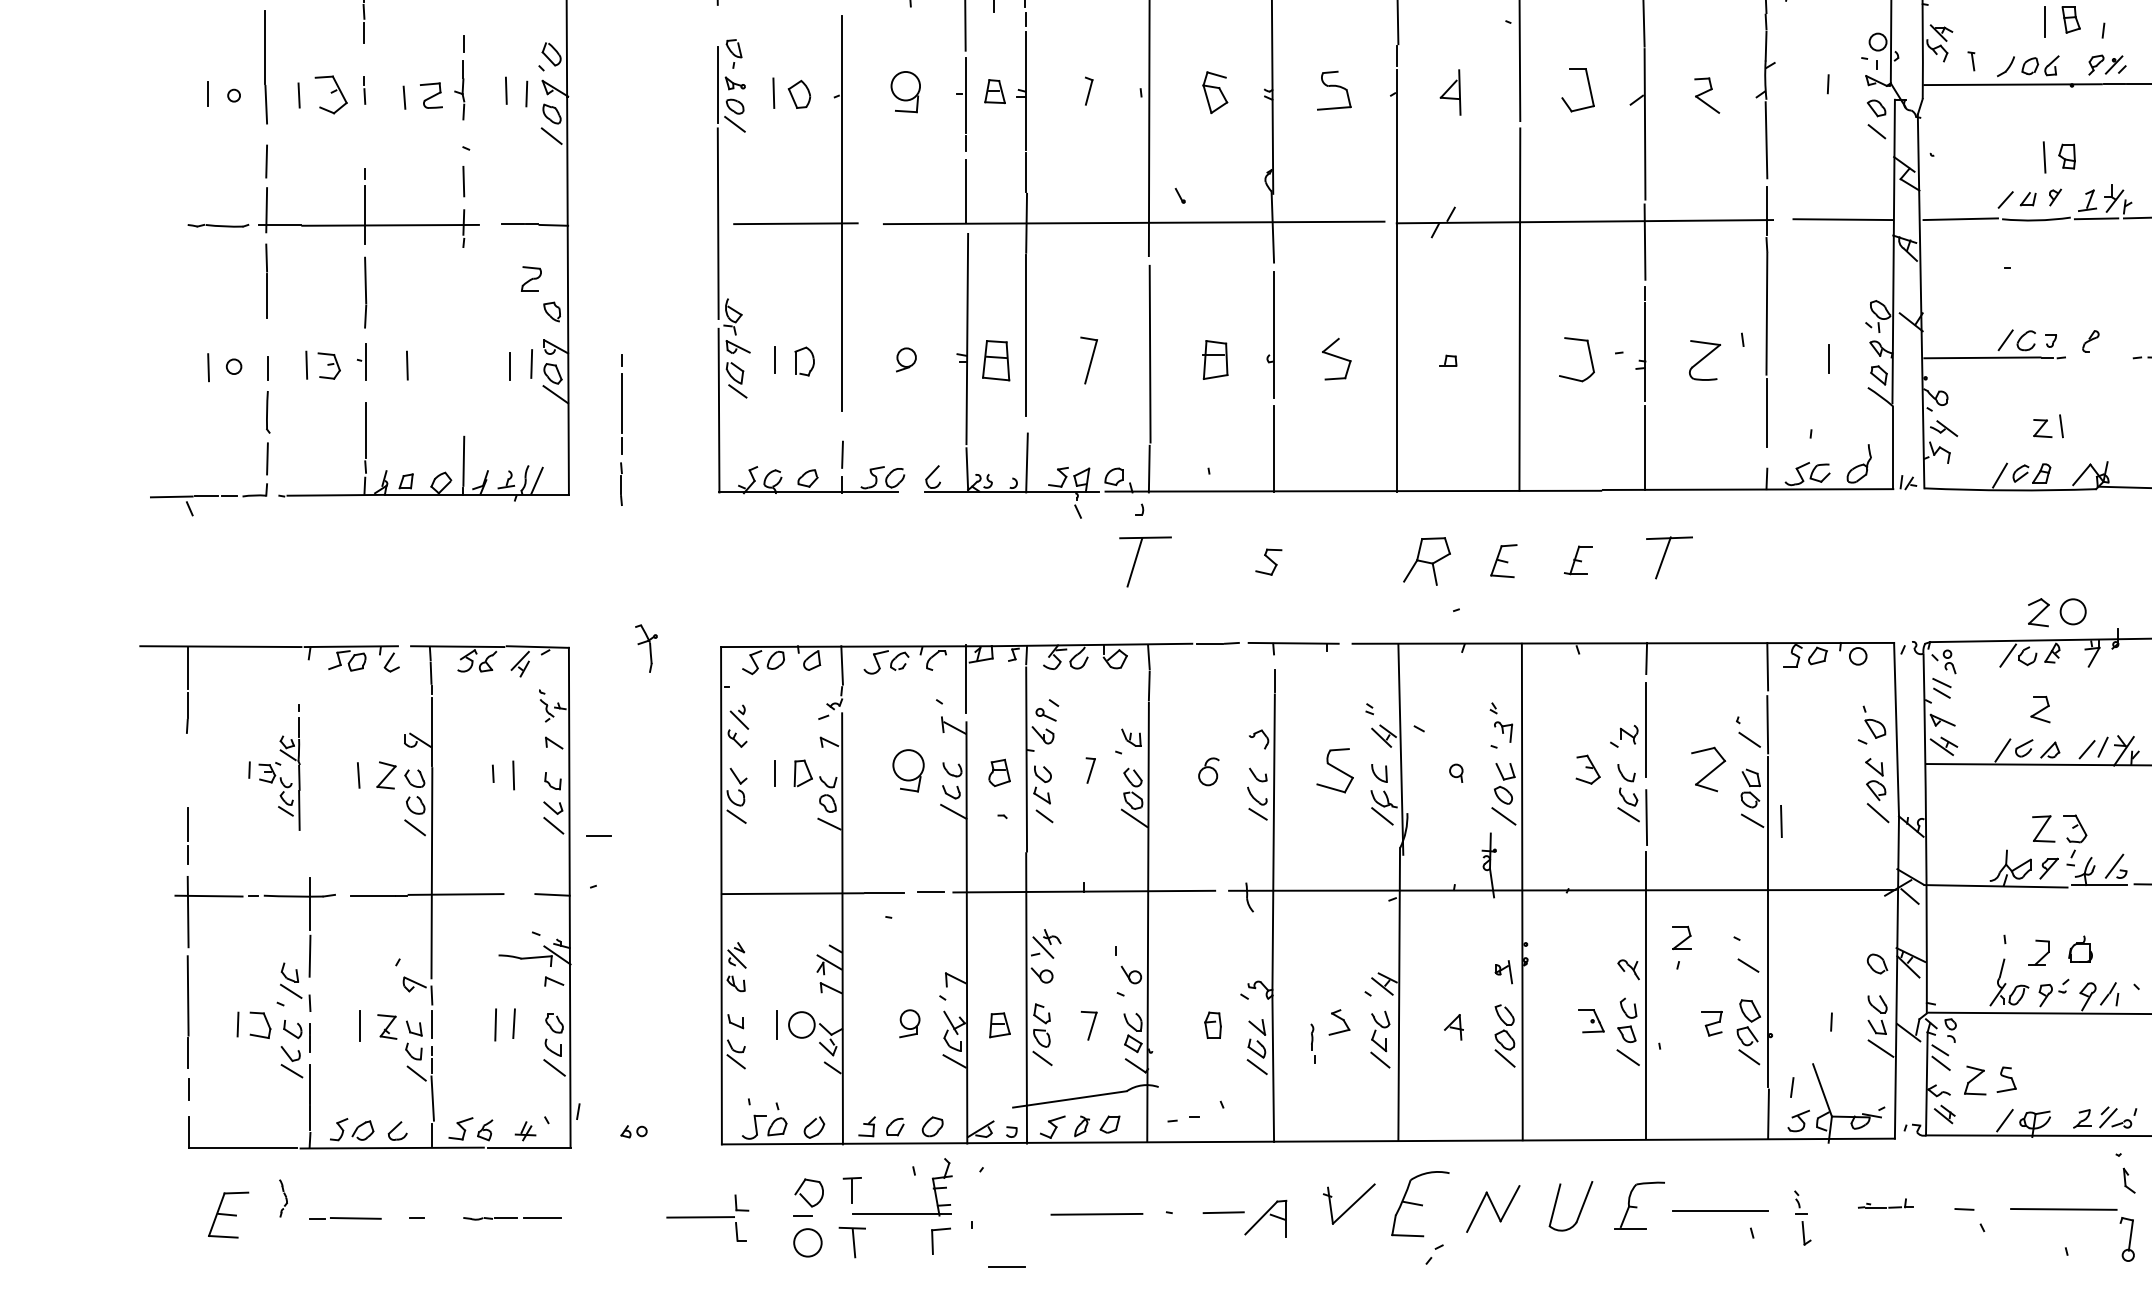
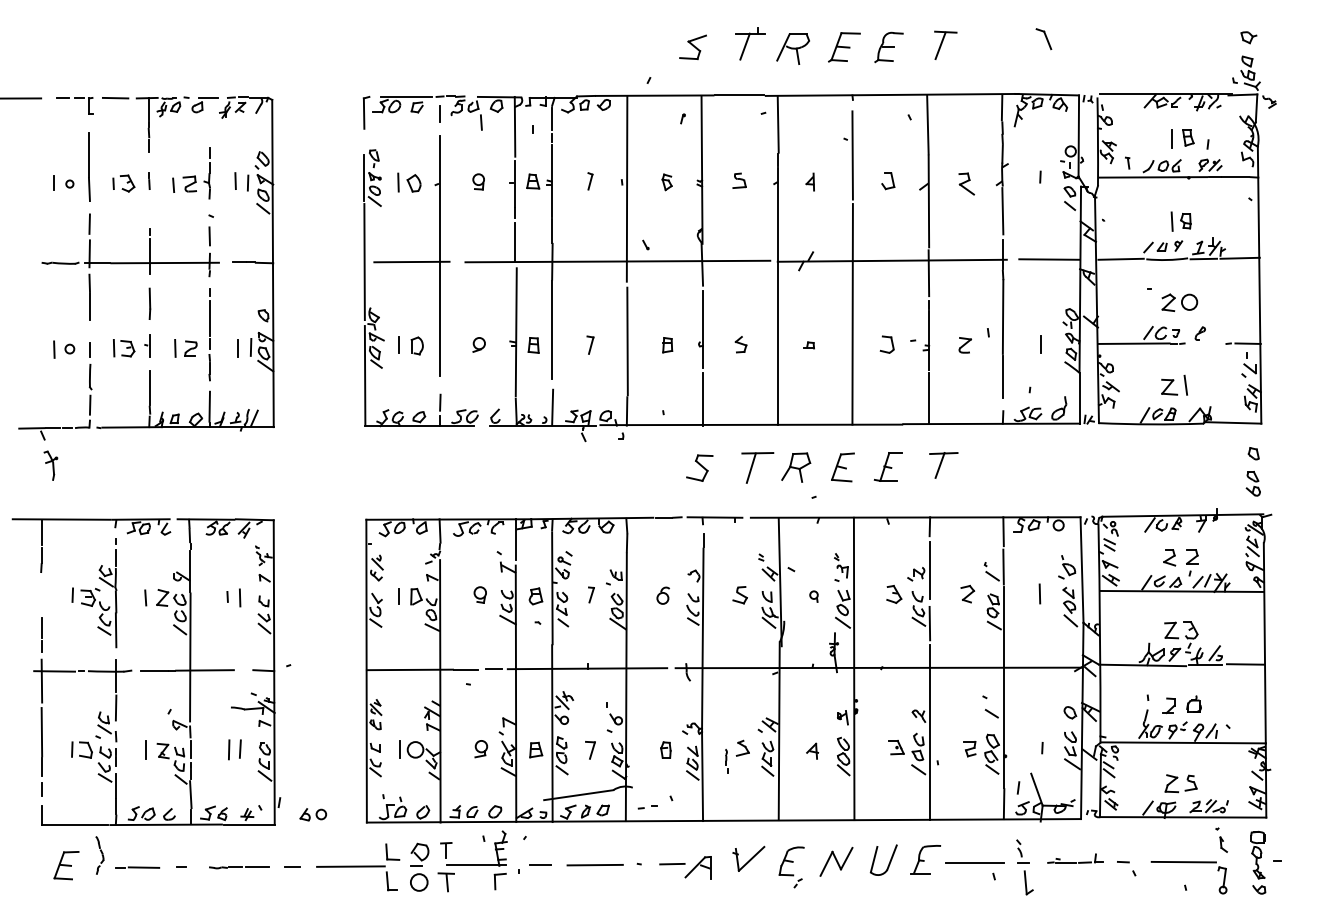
part: (1333, 89) -> (739, 180), size x0.62
part: (905, 91) -> (478, 181), size x0.62
part: (1448, 91) -> (809, 181), size x0.62
part: (1578, 91) -> (888, 181), size x0.62
part: (1214, 93) -> (666, 182), size x0.62
part: (322, 94) -> (123, 183), size x0.71
part: (530, 278) -> (190, 348), moved
part: (364, 291) -> (149, 303), size x0.71
part: (1089, 359) -> (590, 344), size x0.62
part: (1335, 359) -> (740, 344), size x0.62
part: (1575, 359) -> (886, 344), size x0.62
part: (995, 360) -> (533, 345), size x0.62
part: (1215, 360) -> (667, 345), size x0.62
part: (1703, 360) -> (964, 345), size x0.62
part: (2048, 426) -> (1174, 385), size x1.43
line: (621, 429) -> (209, 334), moved
part: (1577, 559) -> (887, 466), size x1.67
part: (1145, 561) -> (757, 467), moved
part: (1268, 561) -> (699, 467), size x1.67
part: (1503, 561) -> (842, 467), size x1.43
part: (2056, 612) -> (1179, 302), moved
part: (645, 648) -> (50, 465), moved
part: (274, 768) -> (94, 593), size x1.43
part: (1708, 768) -> (967, 593), size x0.62
part: (906, 769) -> (479, 594), size x0.62
part: (1333, 771) -> (739, 595), size x0.62
line: (1780, 820) -> (1039, 593), moved
line: (599, 835) -> (292, 866), moved
part: (1682, 947) -> (1192, 562), moved
part: (1989, 1080) -> (1180, 783), moved
part: (634, 1131) -> (313, 814), size x1.67
part: (282, 1198) -> (99, 855), size x1.67
part: (1885, 1203) -> (1075, 858), size x1.67
part: (708, 1218) -> (358, 867), size x1.67
part: (1419, 1218) -> (791, 867), size x0.71
part: (1802, 1218) -> (1024, 867), size x1.67
line: (1007, 1265) -> (540, 864), moved

